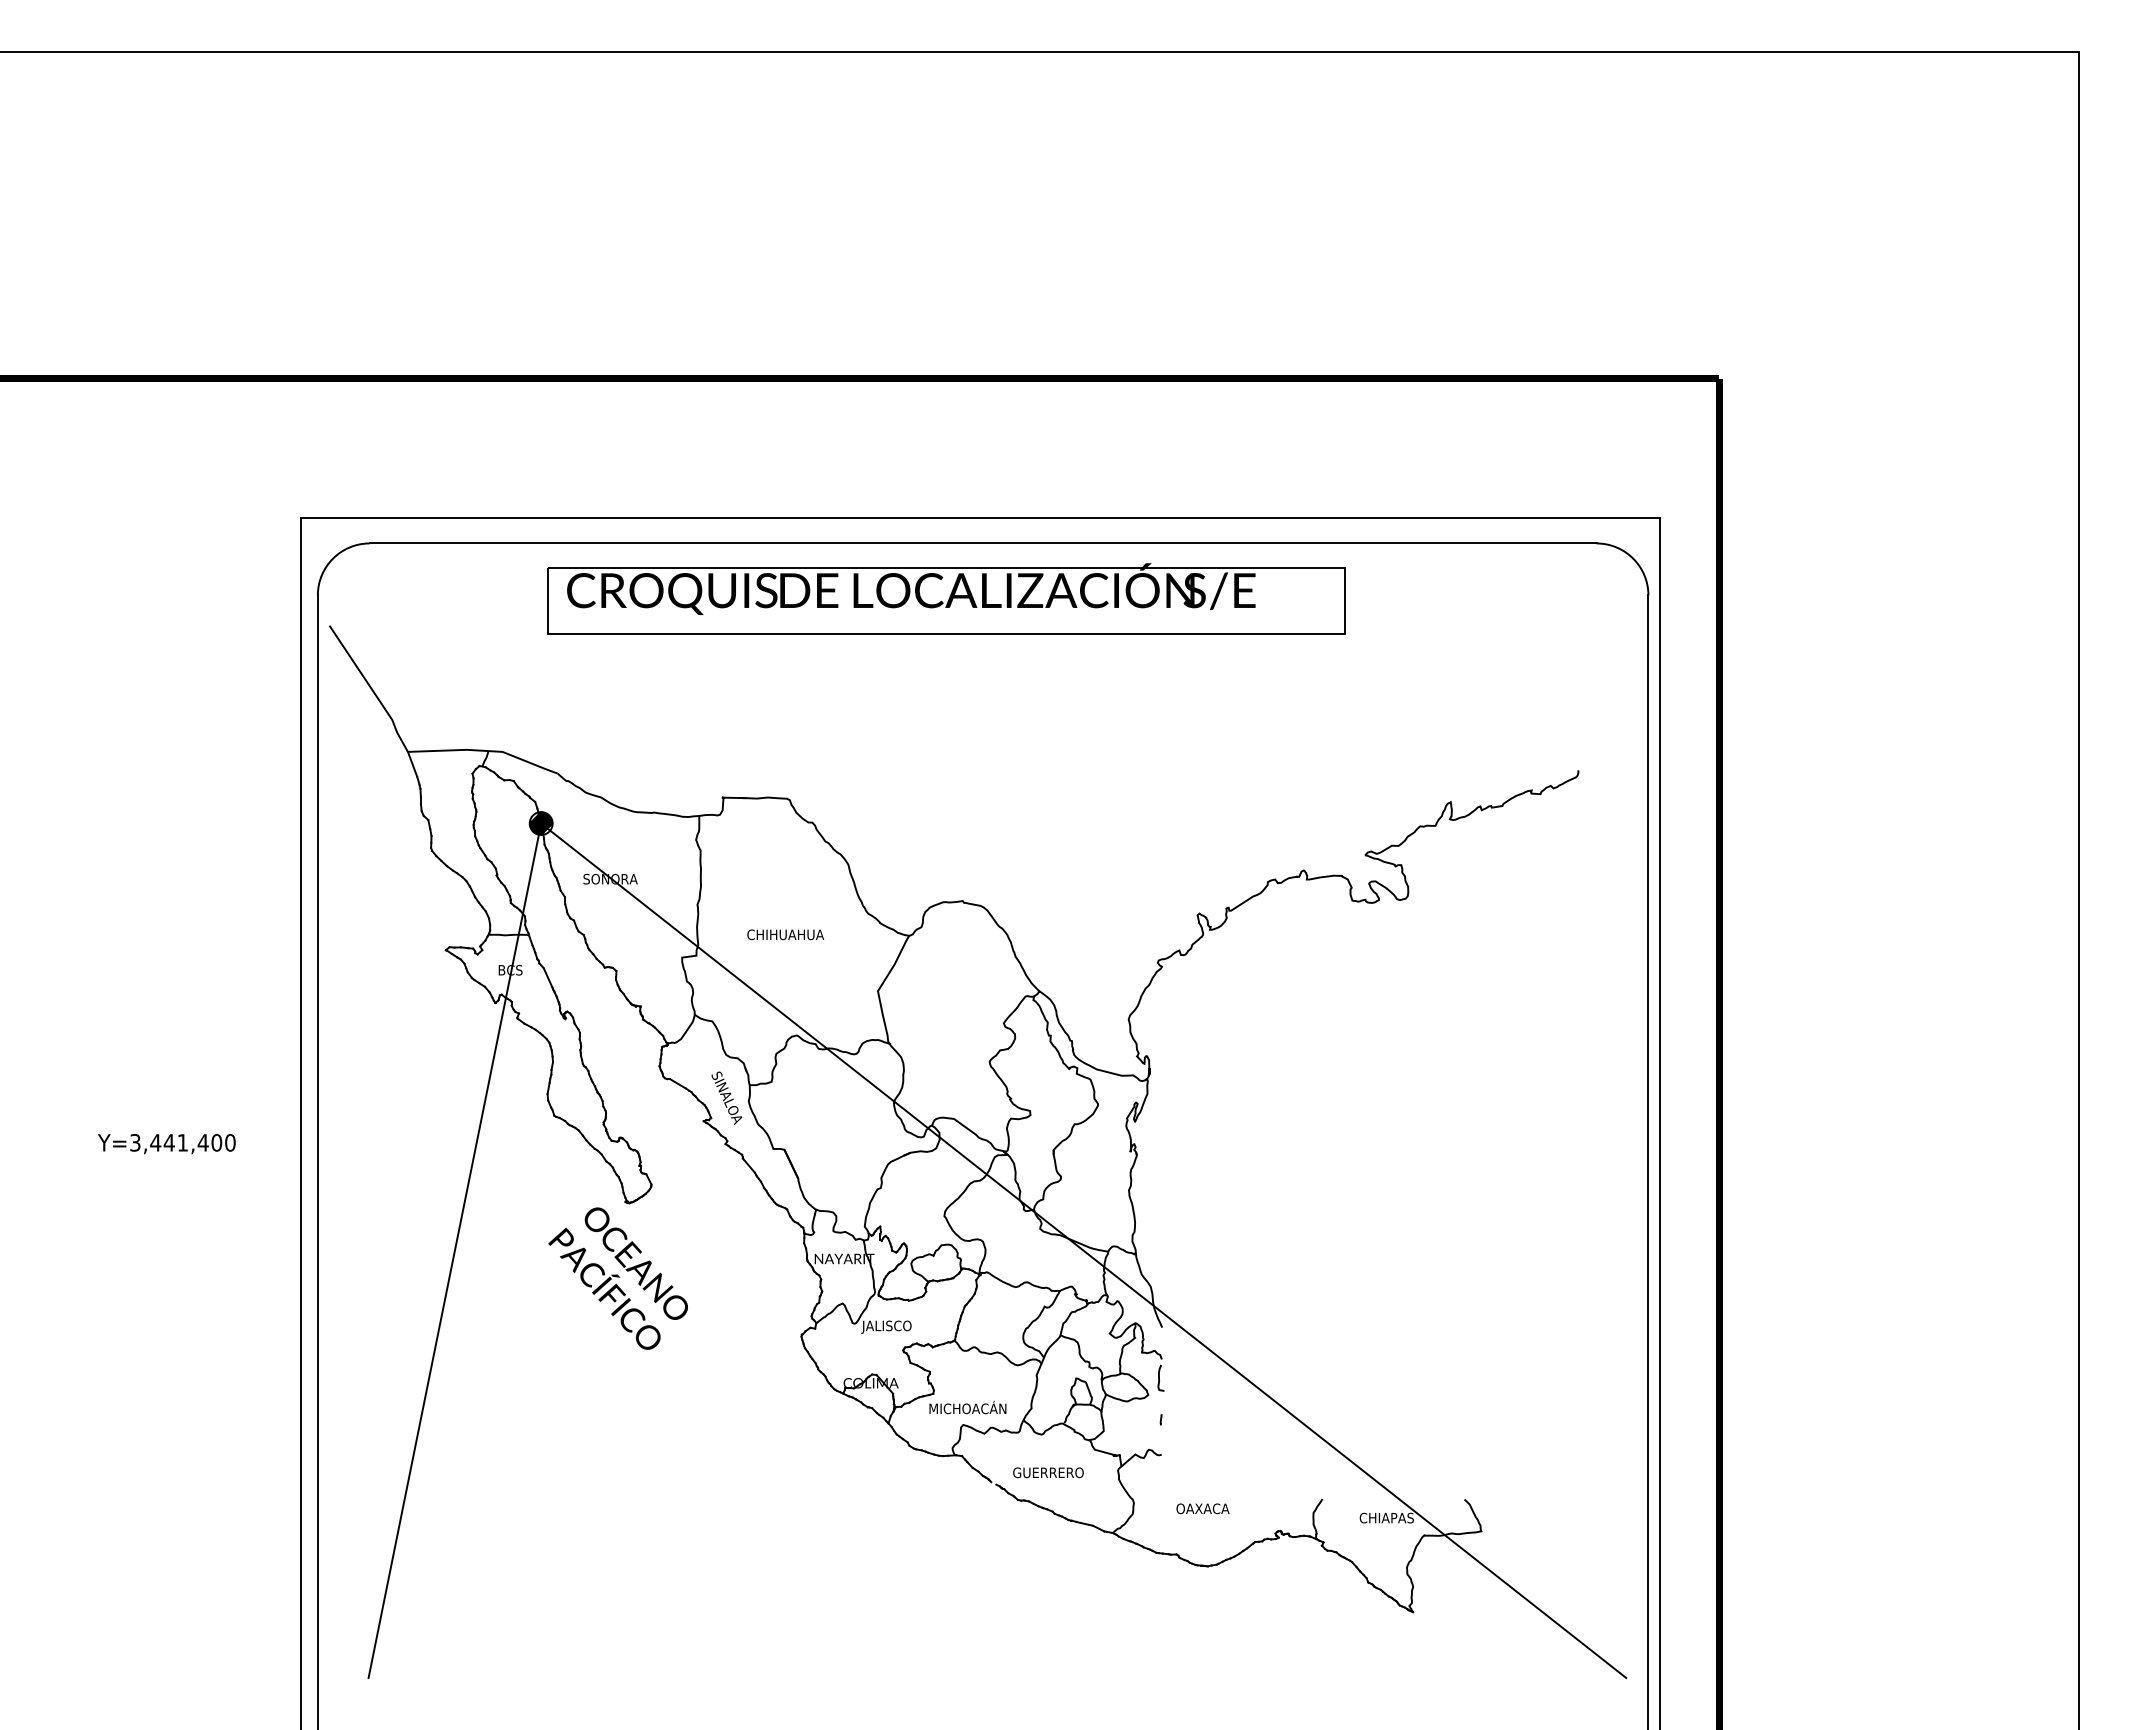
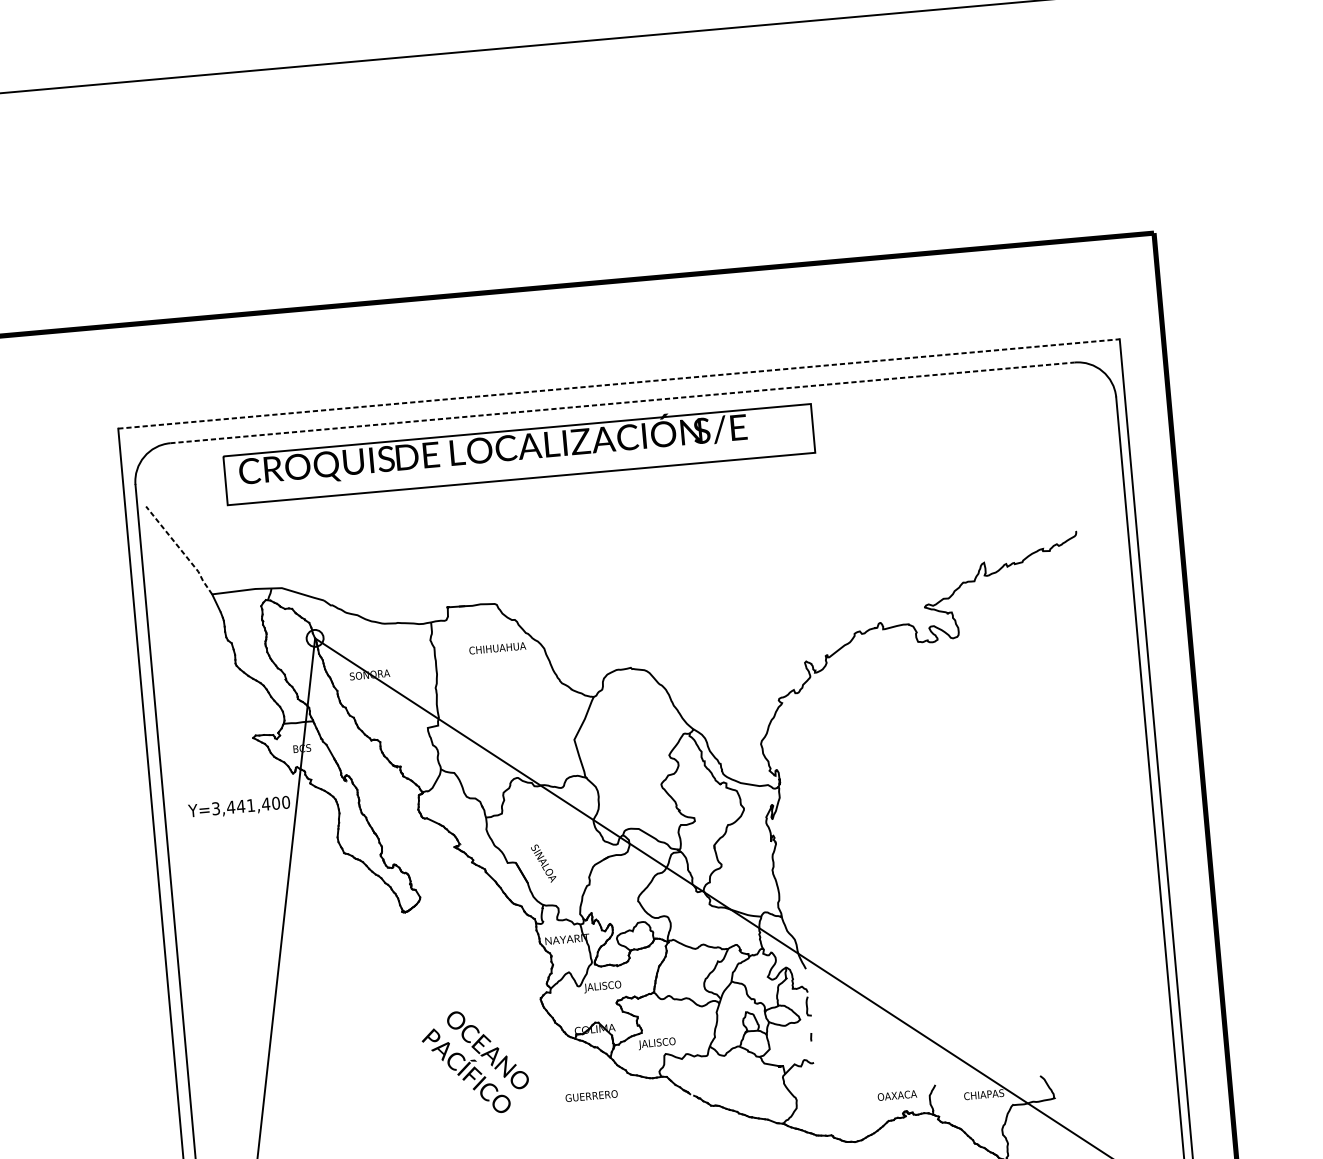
line: (981, 517) -> (619, 383), solid -> dashed
line: (983, 543) -> (622, 402), solid -> dashed
part: (946, 598) -> (519, 452), moved
line: (371, 688) -> (181, 550), solid -> dashed
hatch: (540, 823) -> (314, 638), removed
text: (785, 934) -> (497, 648), moved
text: (726, 1097) -> (543, 863), moved
text: (166, 1144) -> (239, 807), moved
text: (617, 1278) -> (475, 1062), moved
text: (966, 1408) -> (667, 1041), MICHOACÁN -> JALISCO
text: (1048, 1472) -> (591, 1095), moved
text: (1202, 1508) -> (896, 1095), moved

